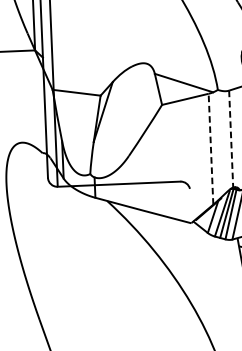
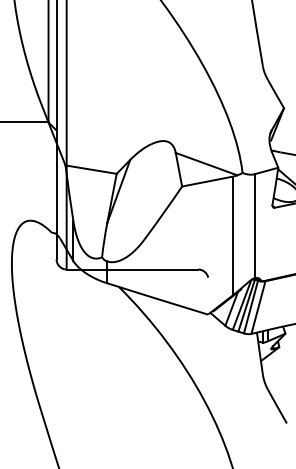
line: (231, 139) -> (254, 226), dashed -> solid
line: (210, 149) -> (232, 236), dashed -> solid

